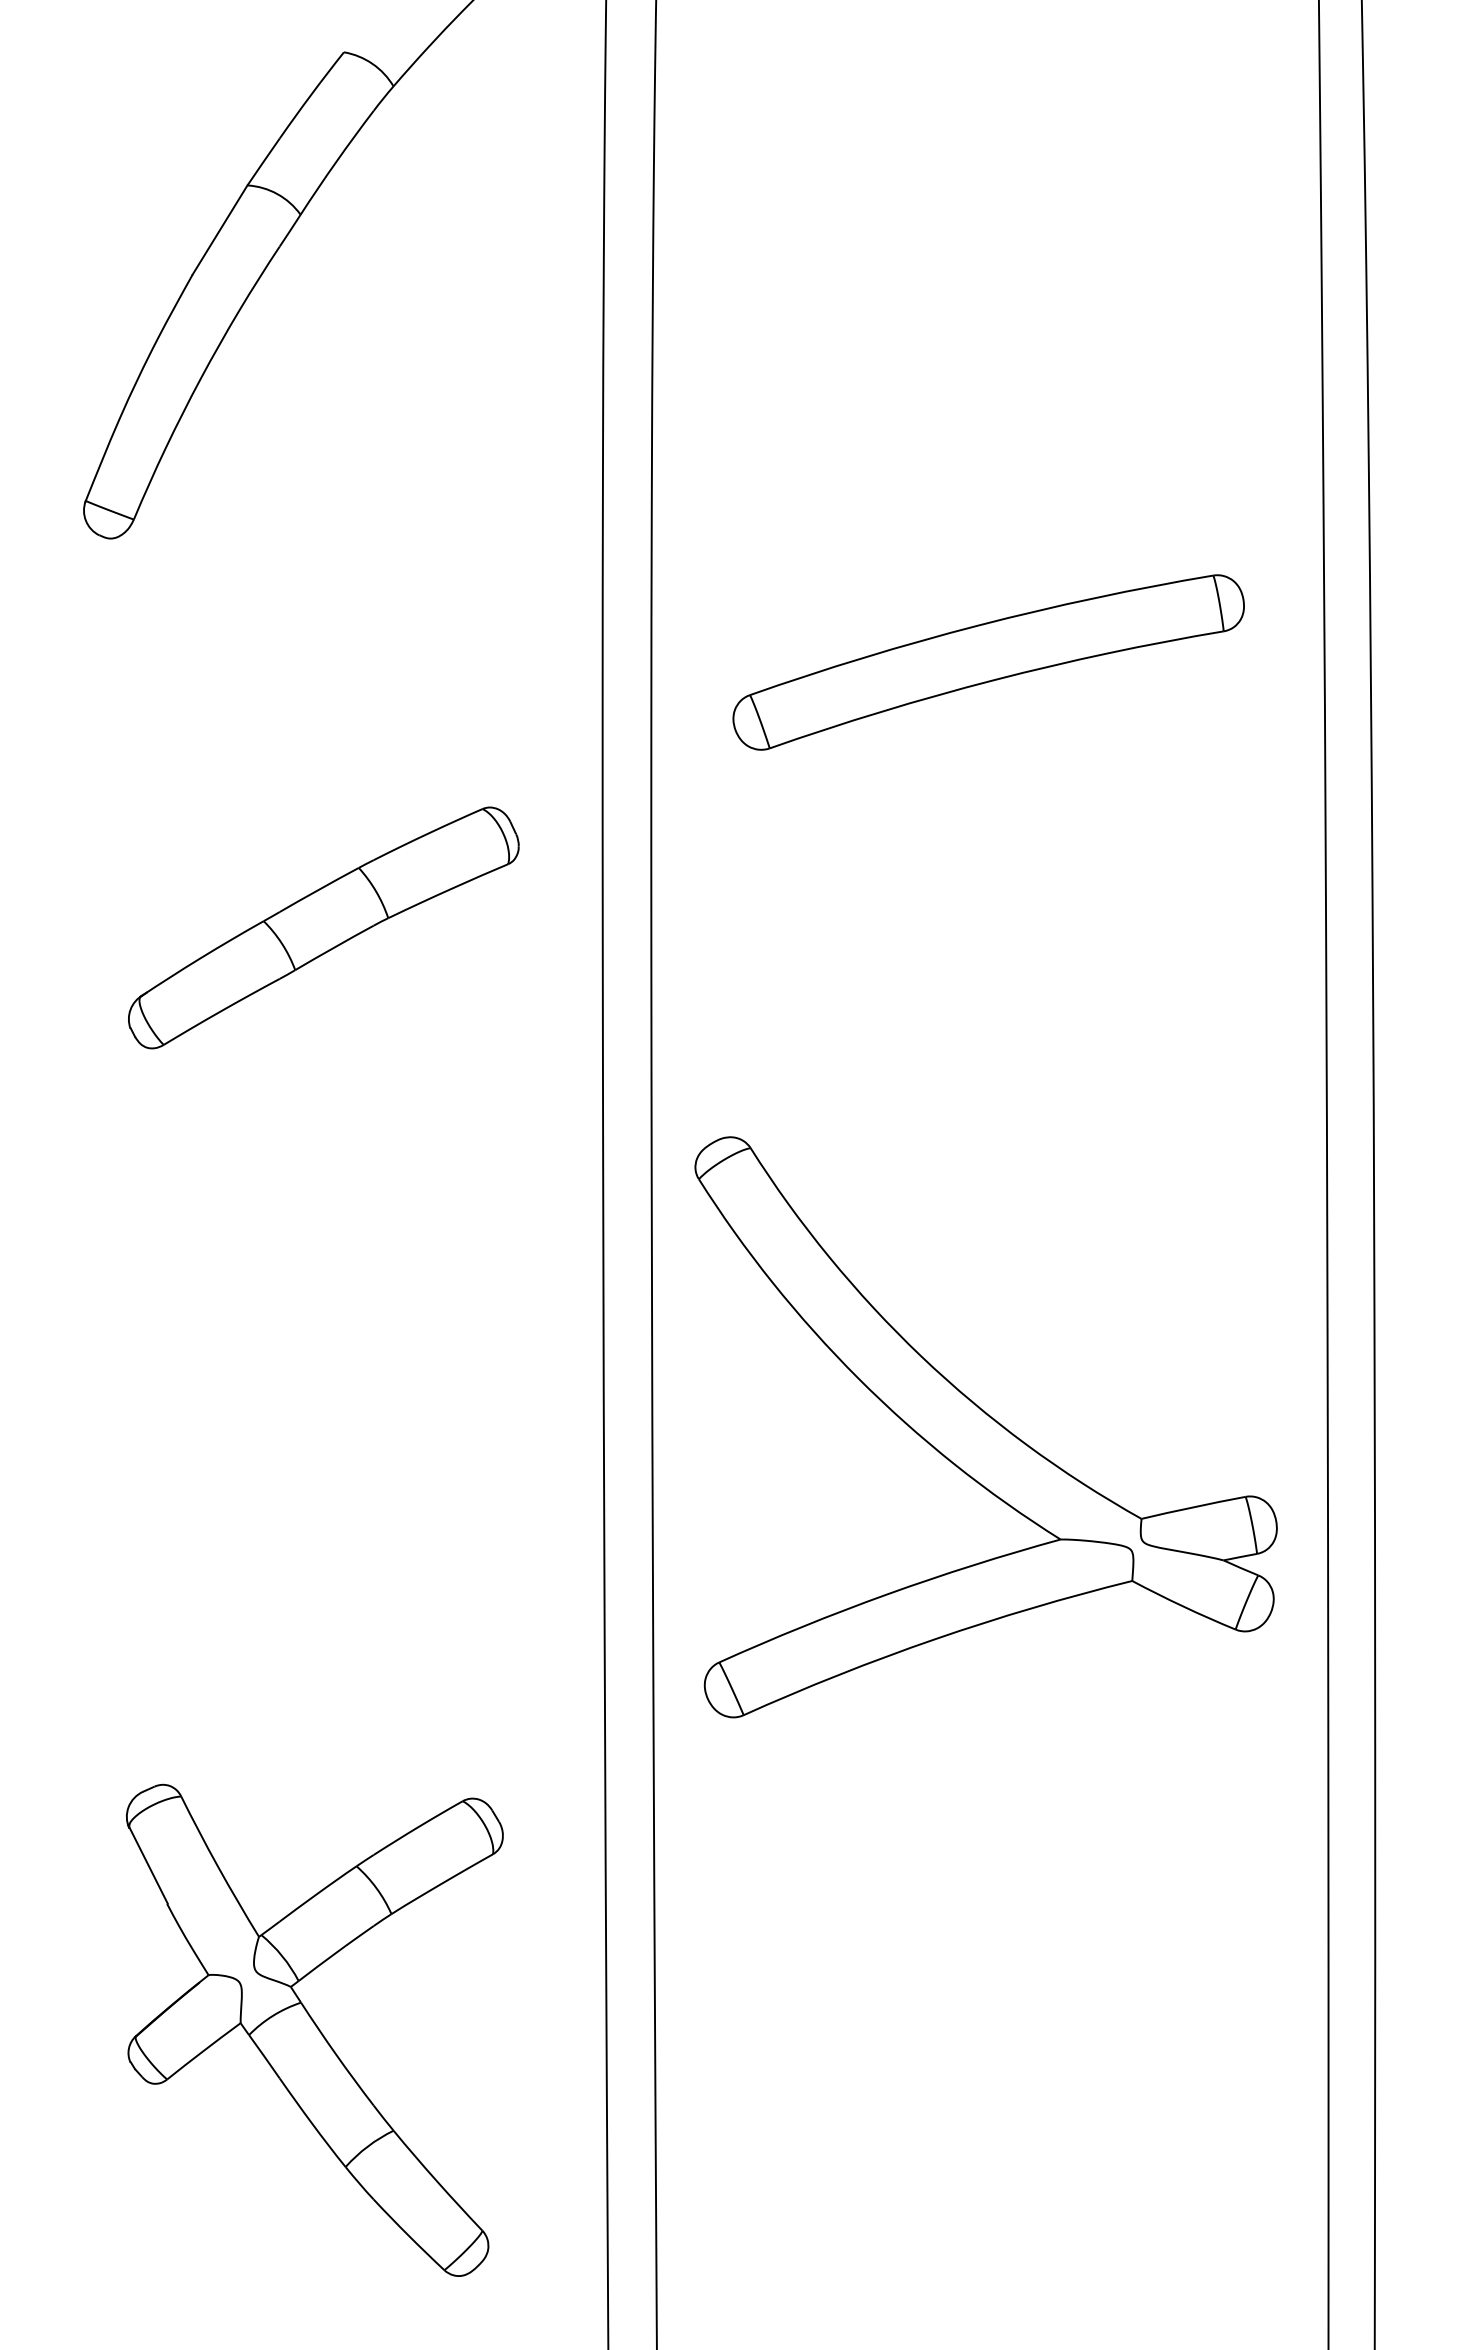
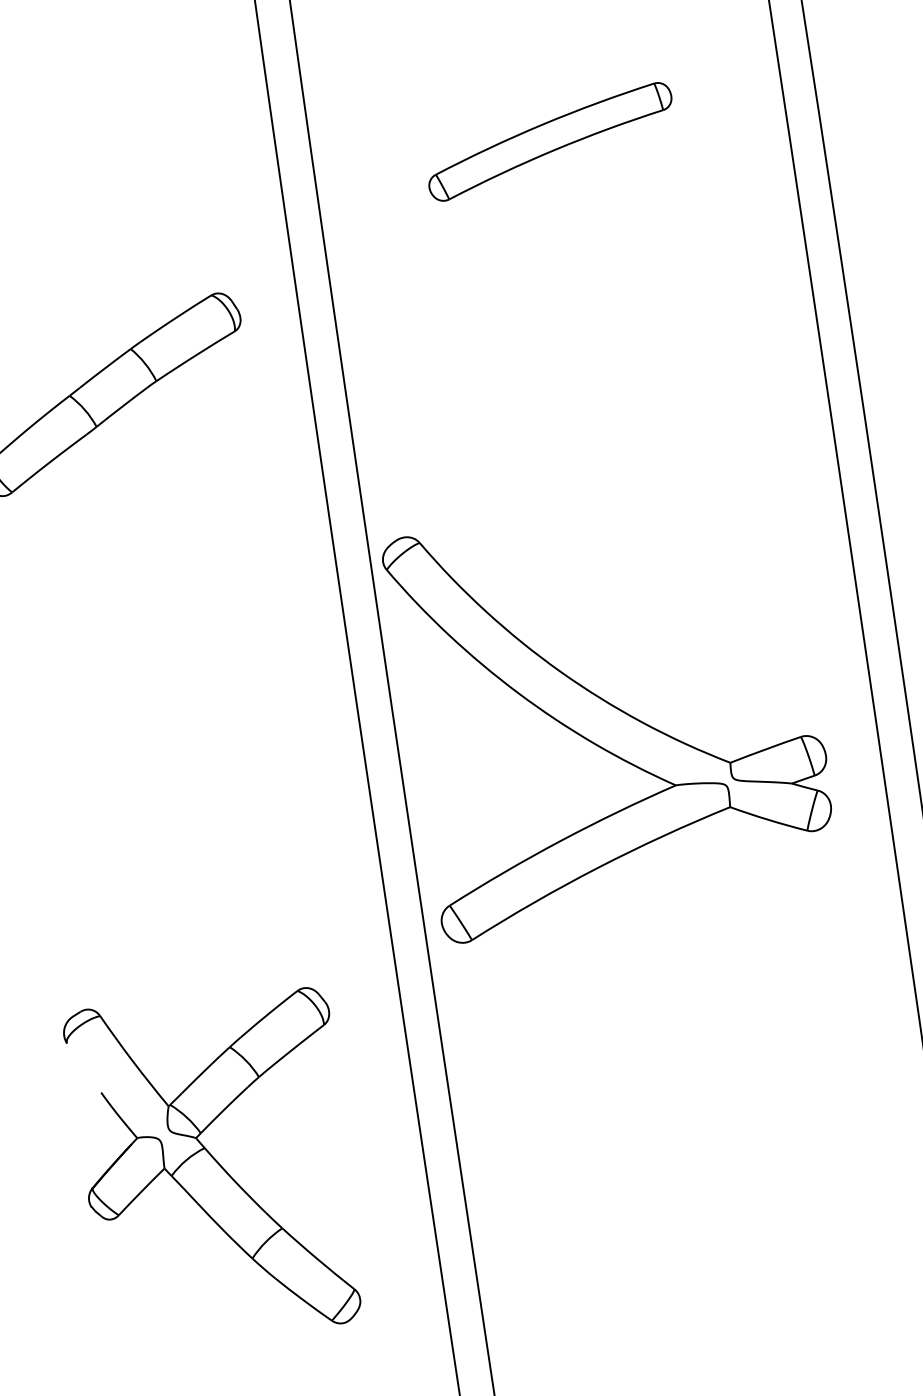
part: (988, 662) -> (550, 141), size x0.7
part: (985, 1427) -> (612, 714), moved
line: (147, 1863) -> (83, 1066), removed

